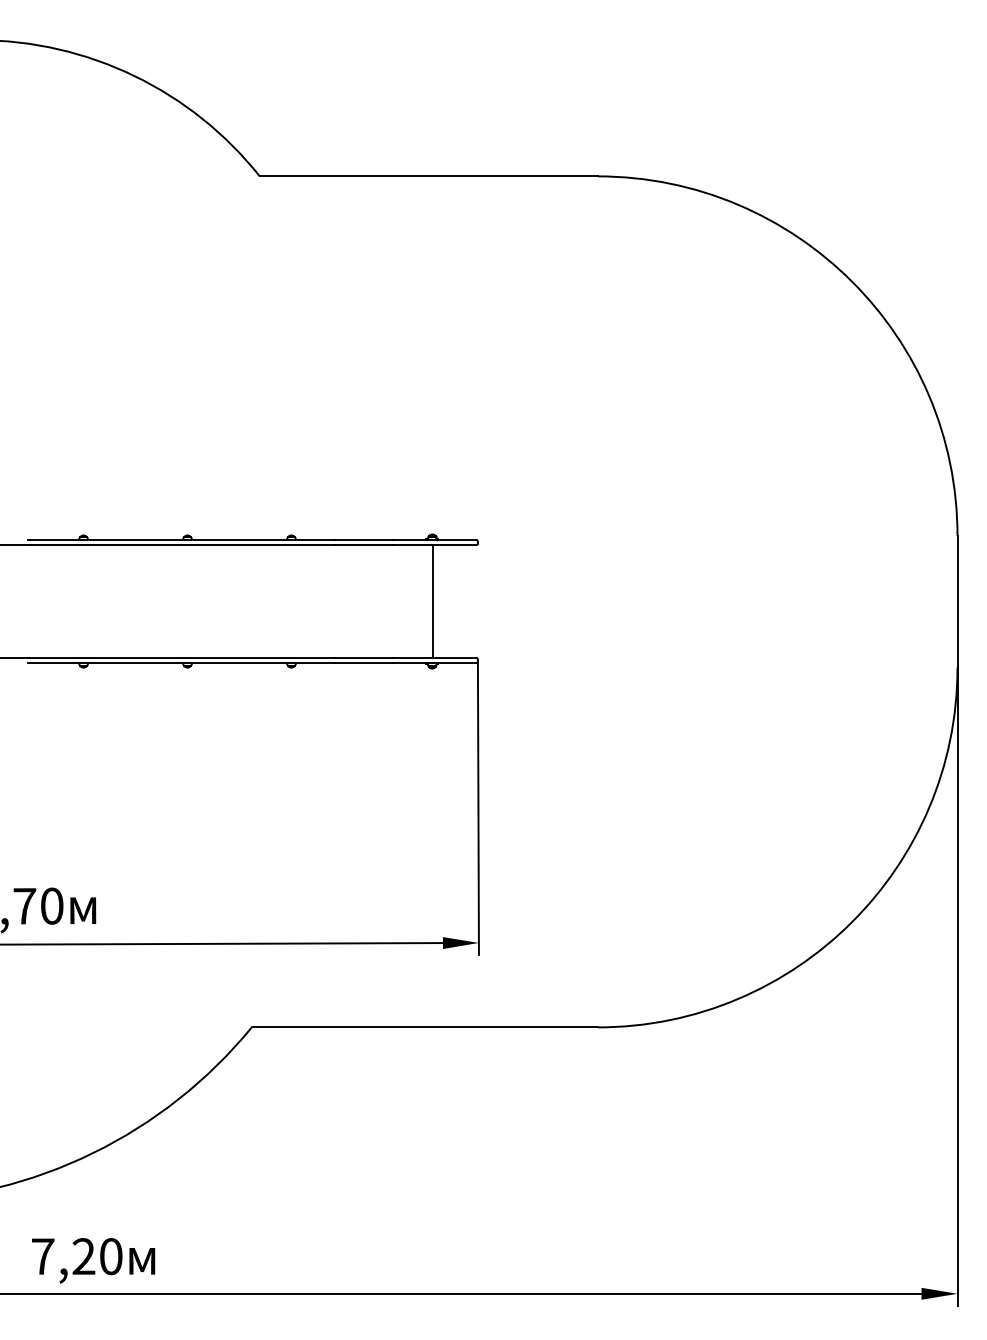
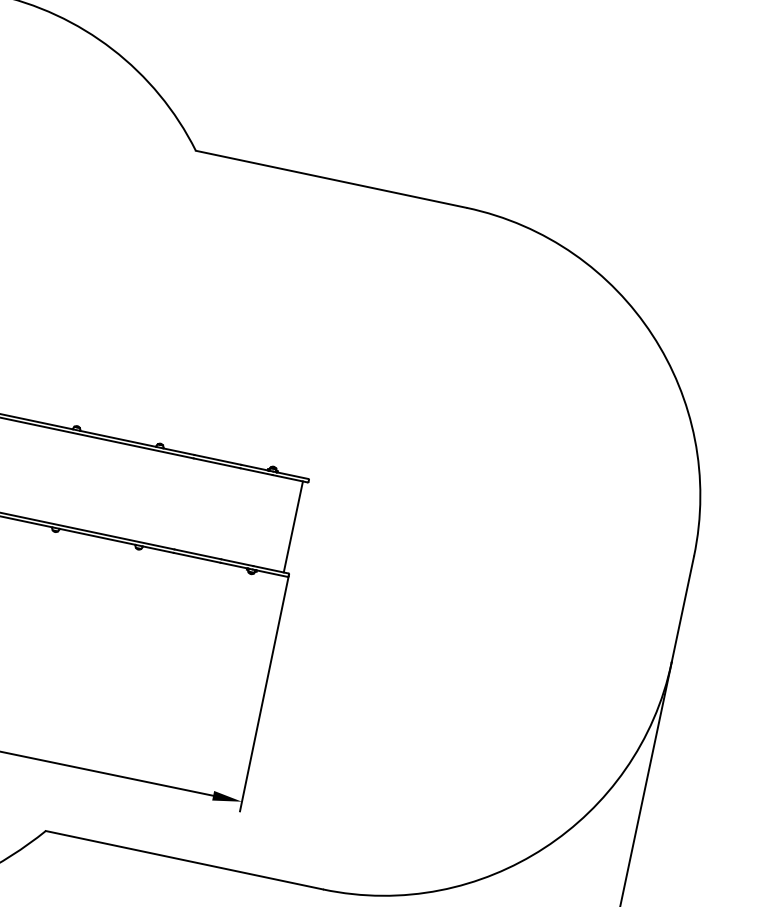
line: (433, 601) -> (293, 527), moved

